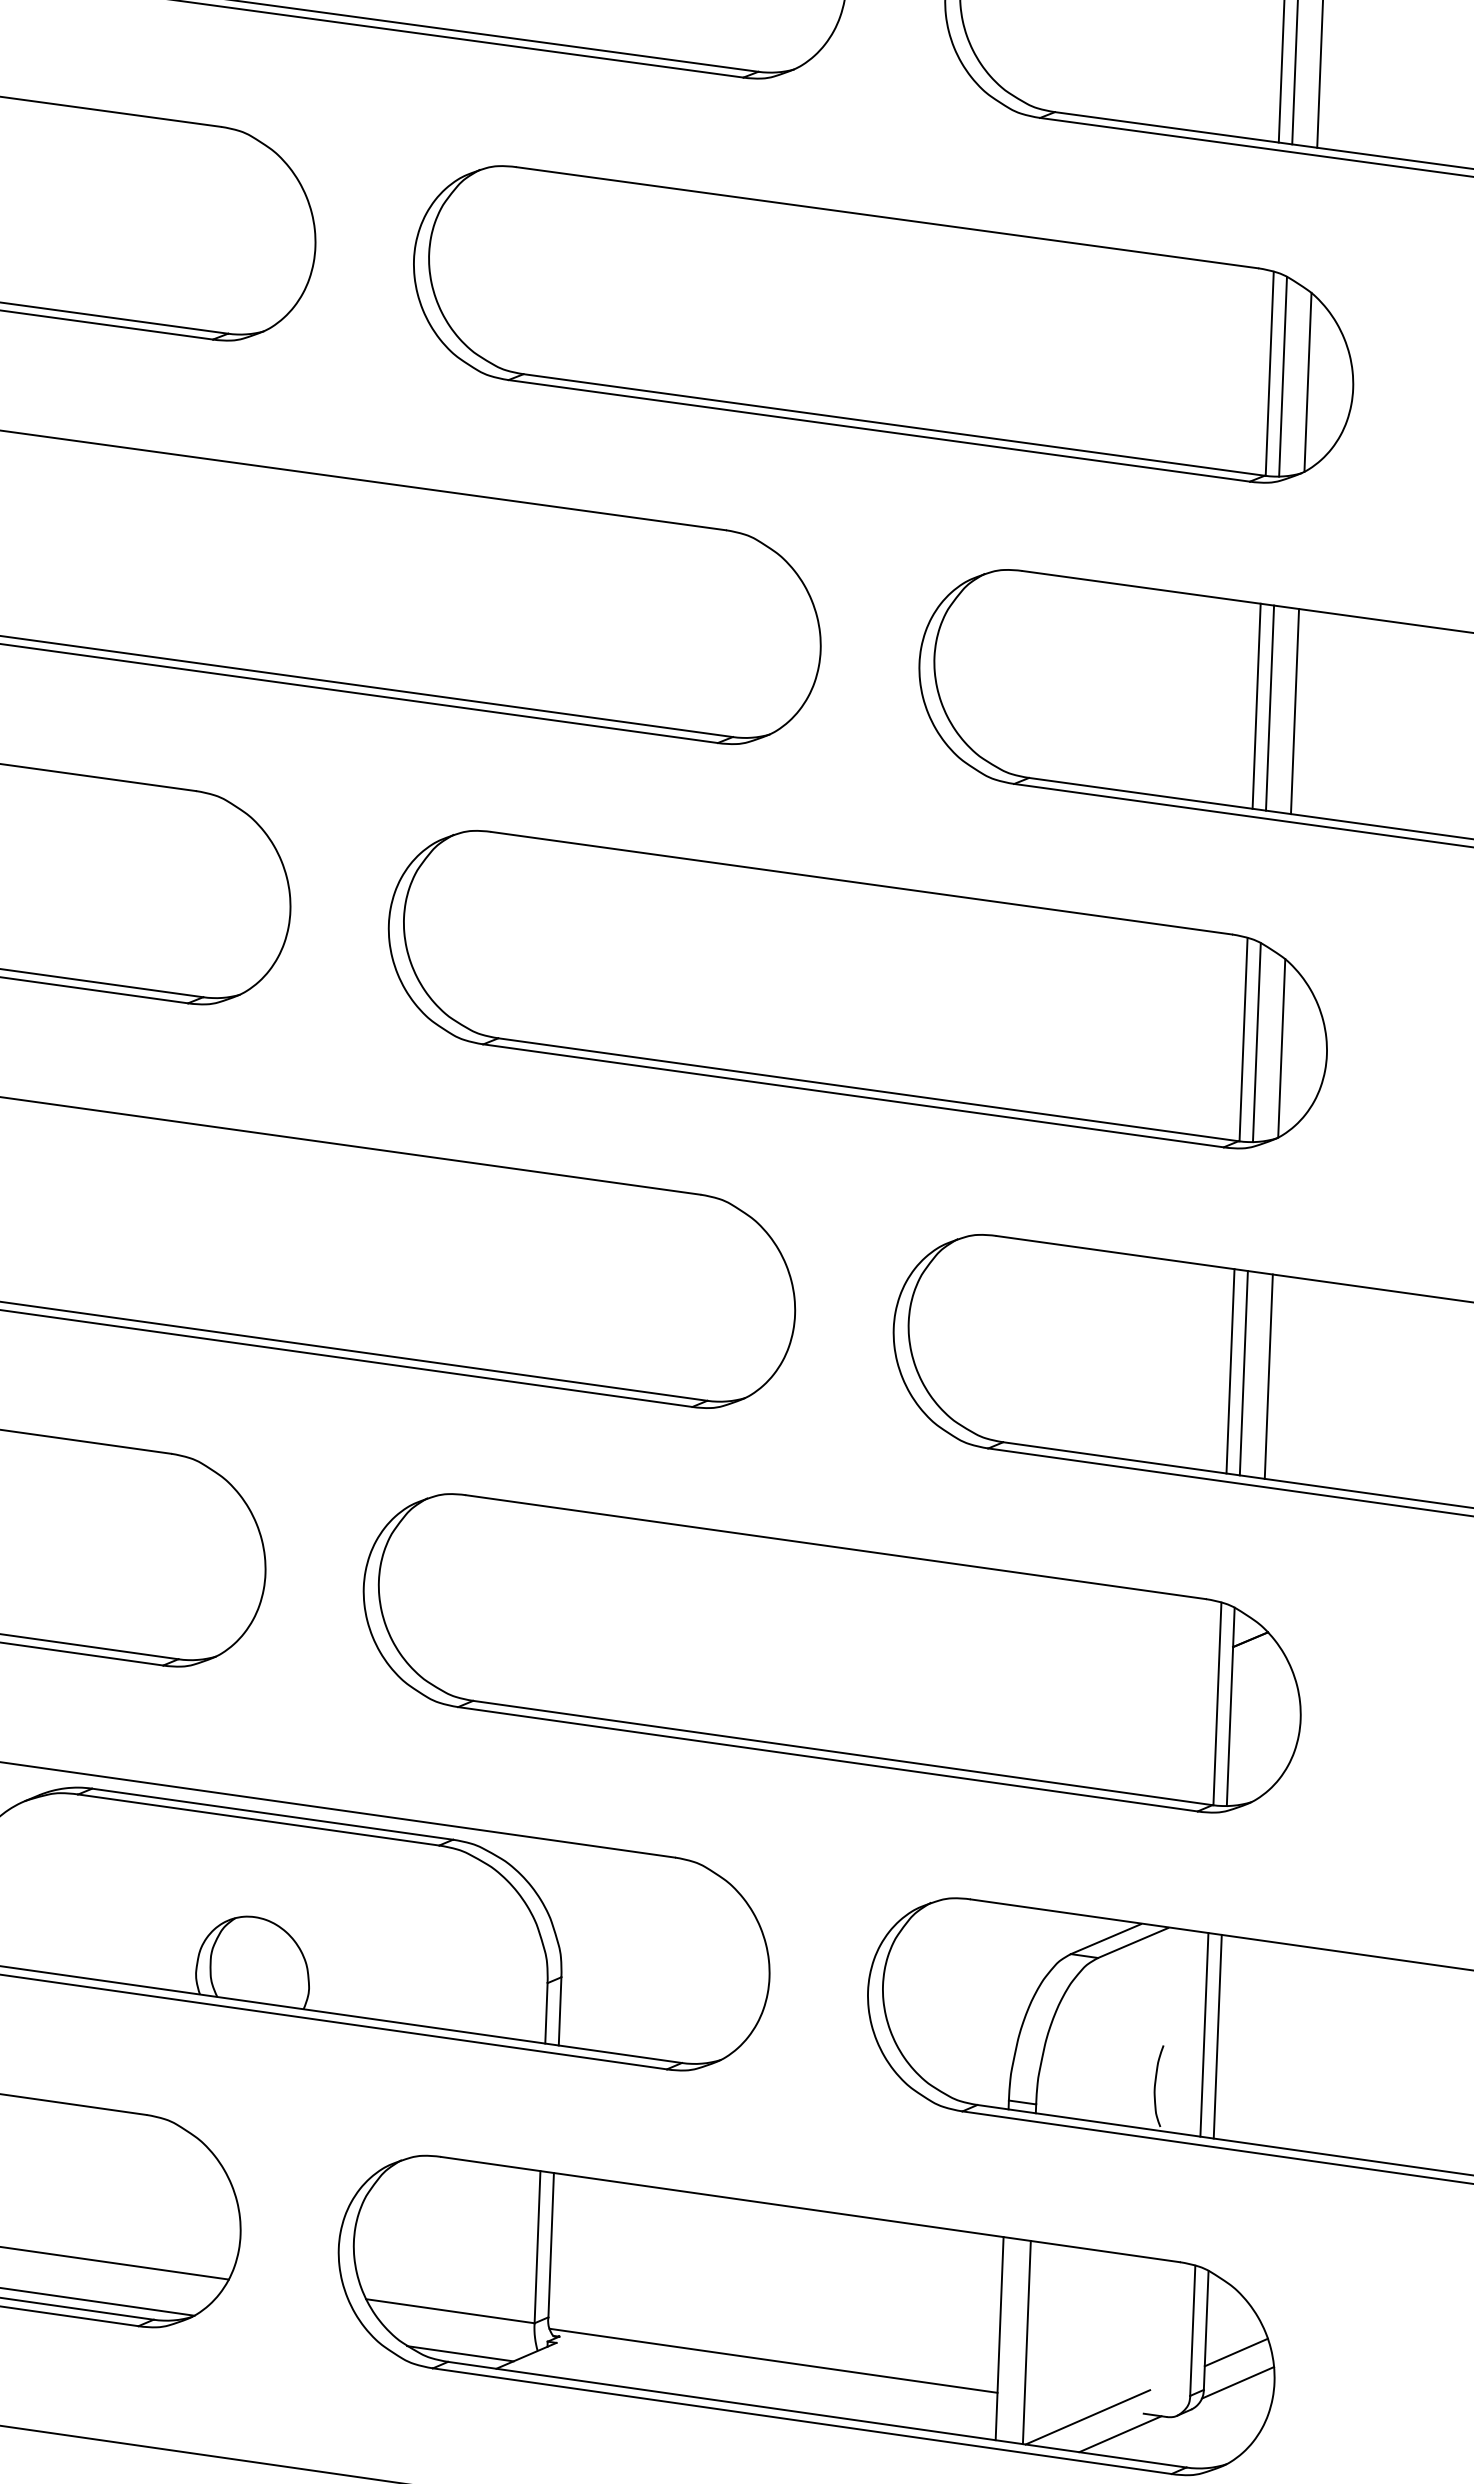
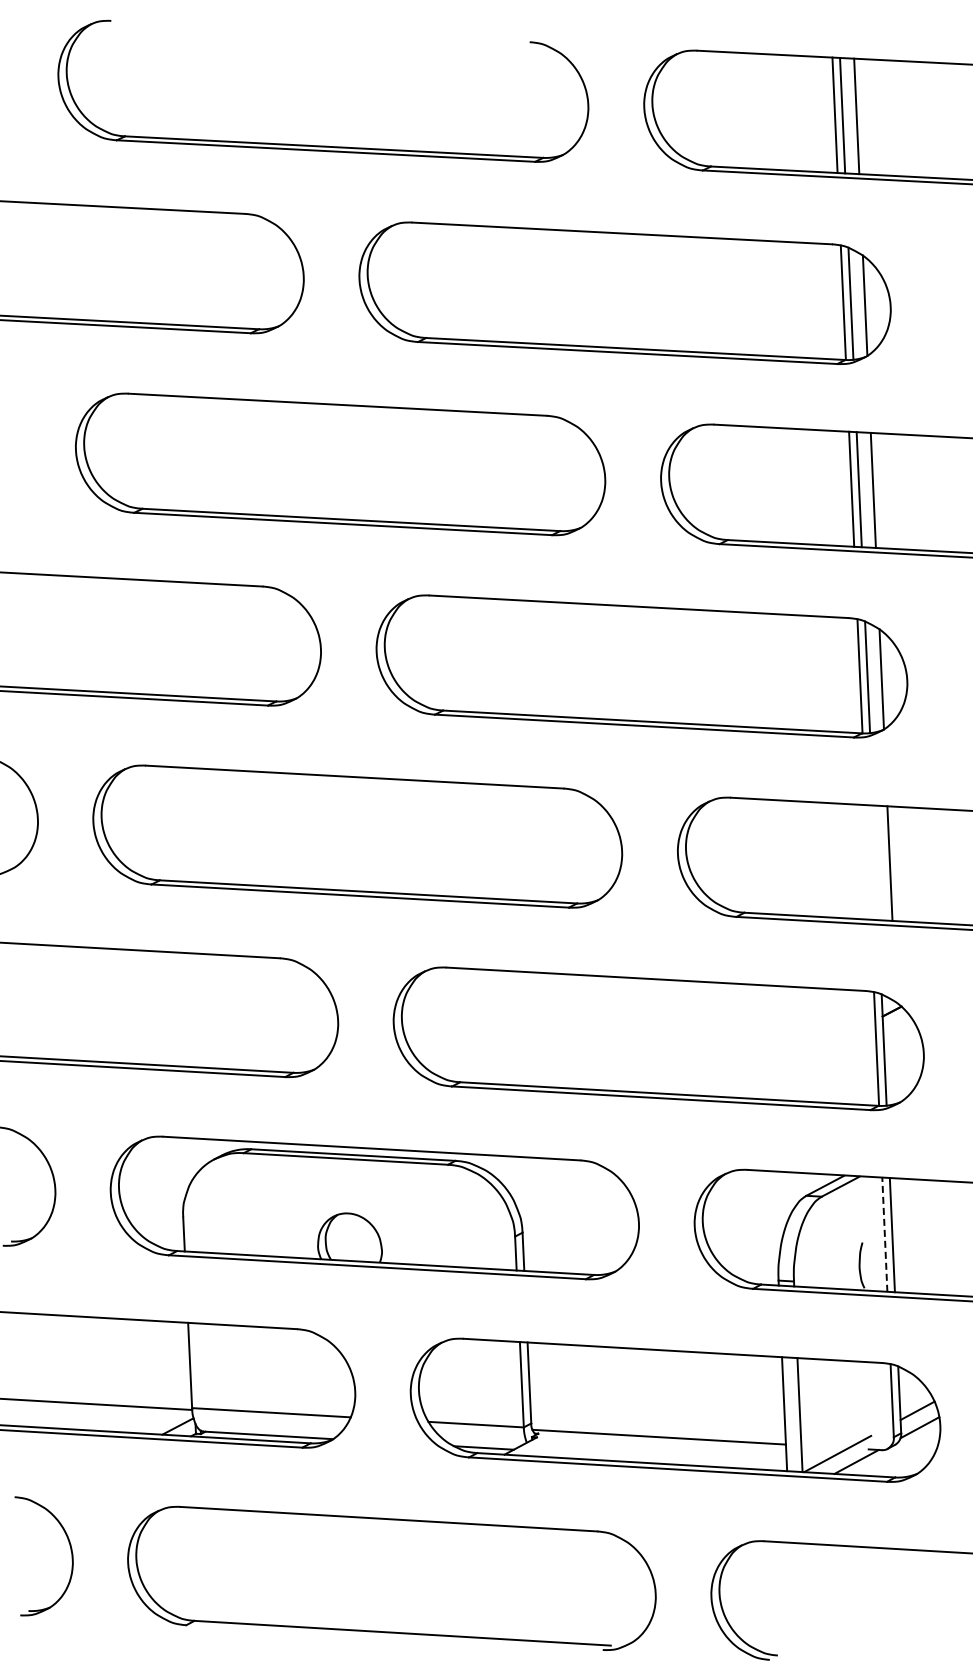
line: (1229, 1371) -> (867, 862), removed
line: (1243, 1372) -> (875, 862), removed
line: (1203, 2034) -> (884, 1234), solid -> dashed

